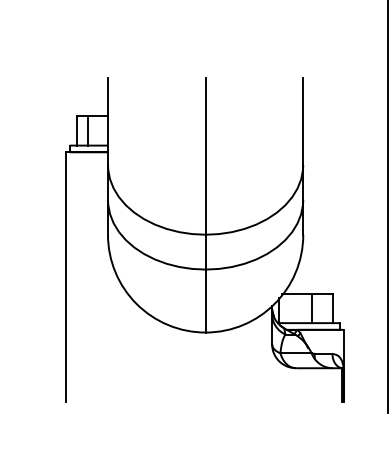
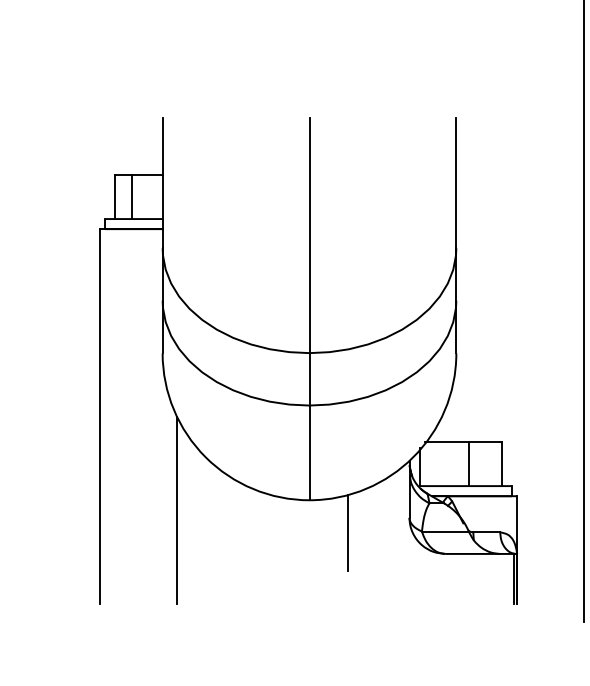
line: (117, 339) -> (176, 510), added
line: (231, 354) -> (348, 533), added

